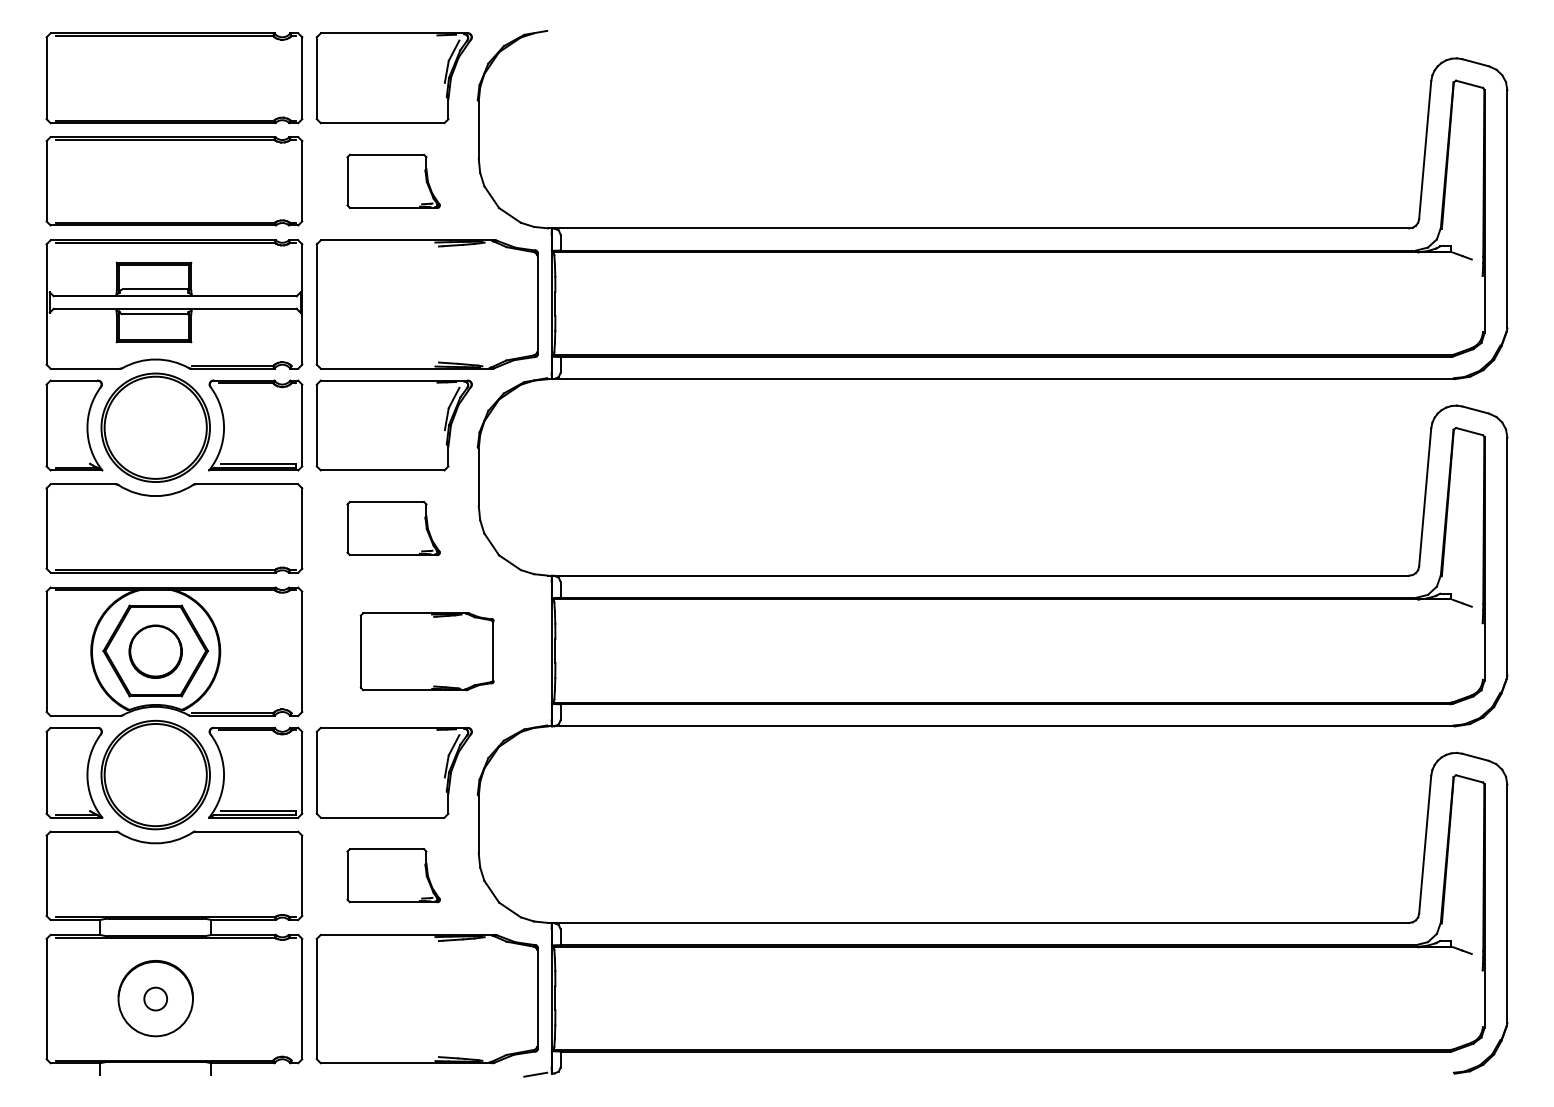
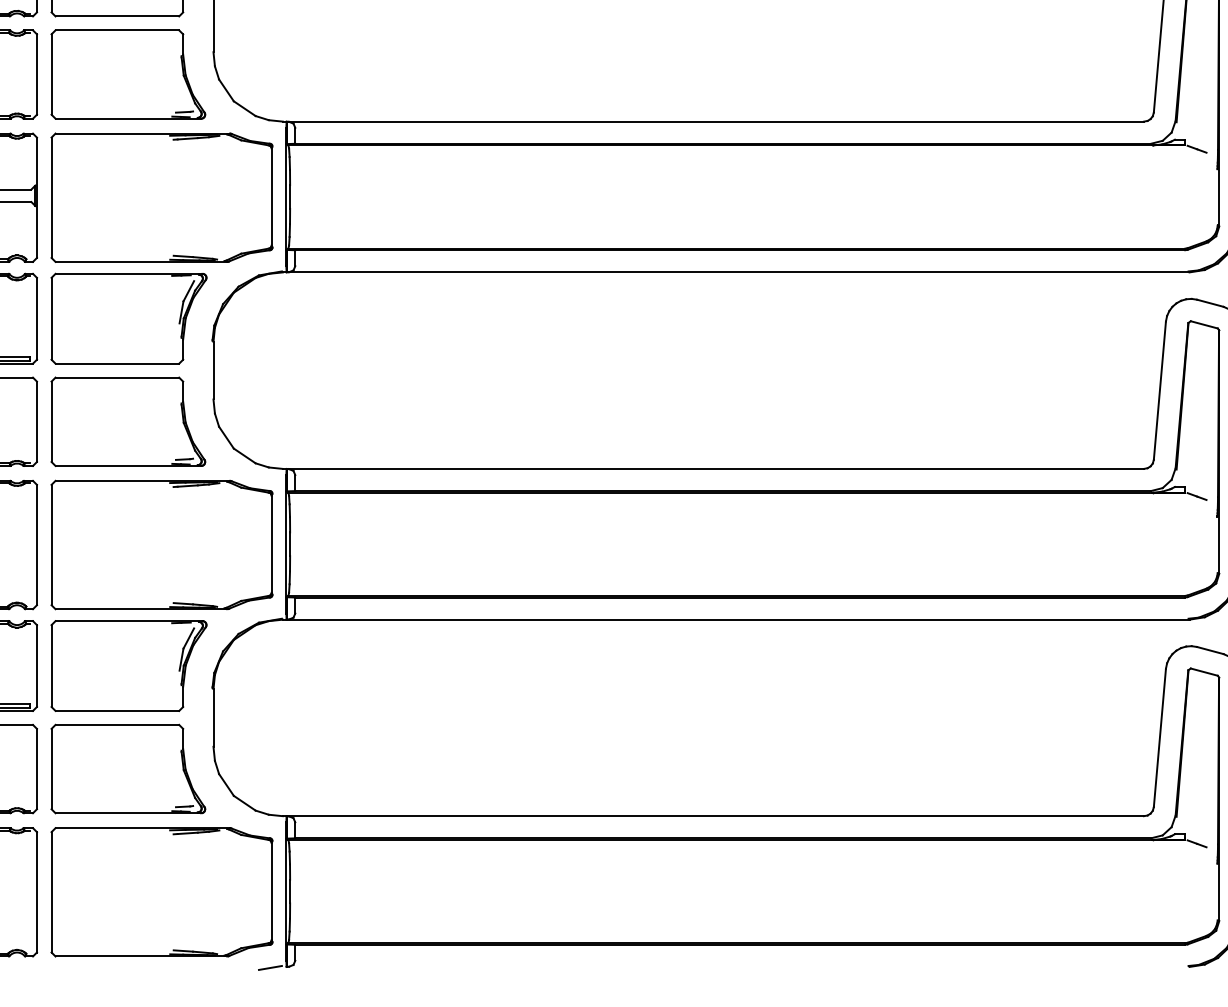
part: (393, 181) -> (128, 74), size x1.67
part: (393, 528) -> (128, 421), size x1.67
part: (426, 651) -> (161, 544), size x1.67
part: (393, 875) -> (128, 768), size x1.67

